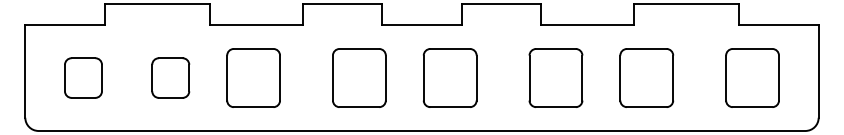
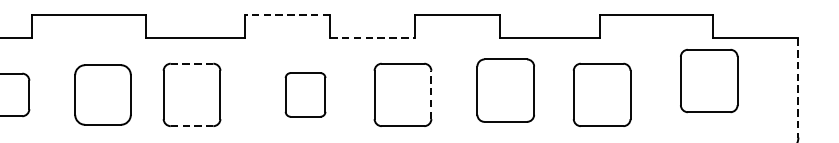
line: (342, 4) -> (287, 16), solid -> dashed
line: (422, 25) -> (373, 38), solid -> dashed
line: (253, 48) -> (191, 63), solid -> dashed
line: (818, 71) -> (798, 87), solid -> dashed
part: (170, 77) -> (102, 94), size x1.4
part: (359, 77) -> (305, 94), size x0.7
line: (476, 77) -> (431, 94), solid -> dashed
part: (555, 77) -> (505, 90), moved
part: (646, 77) -> (601, 94), moved
part: (752, 77) -> (709, 80), moved
line: (253, 107) -> (191, 126), solid -> dashed

